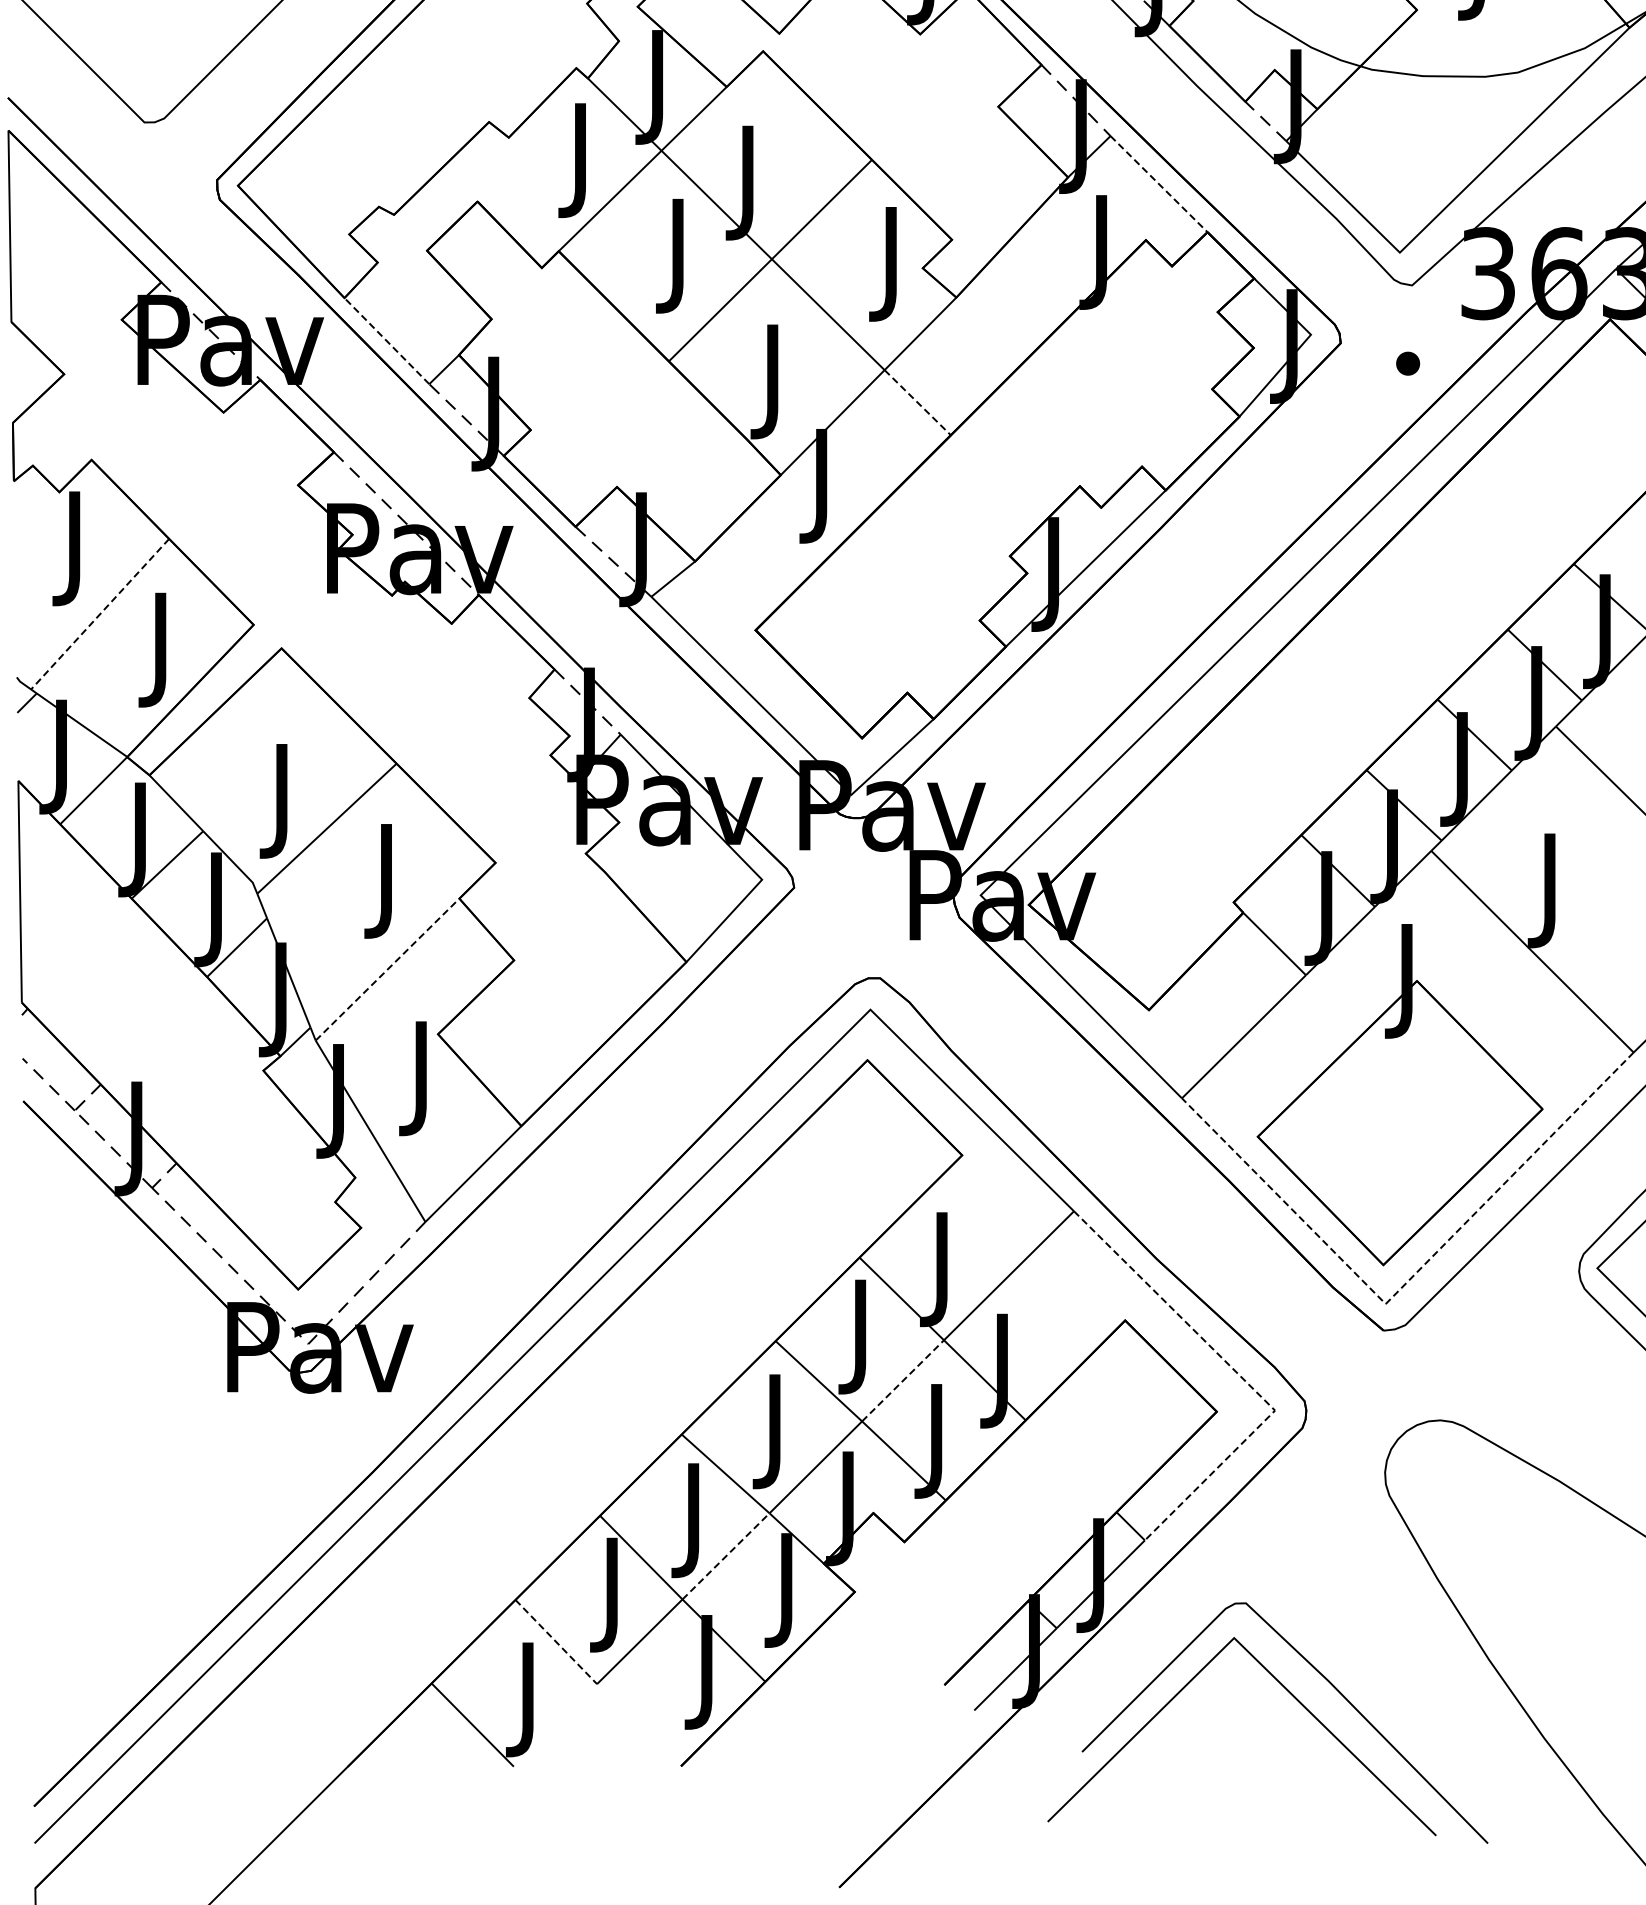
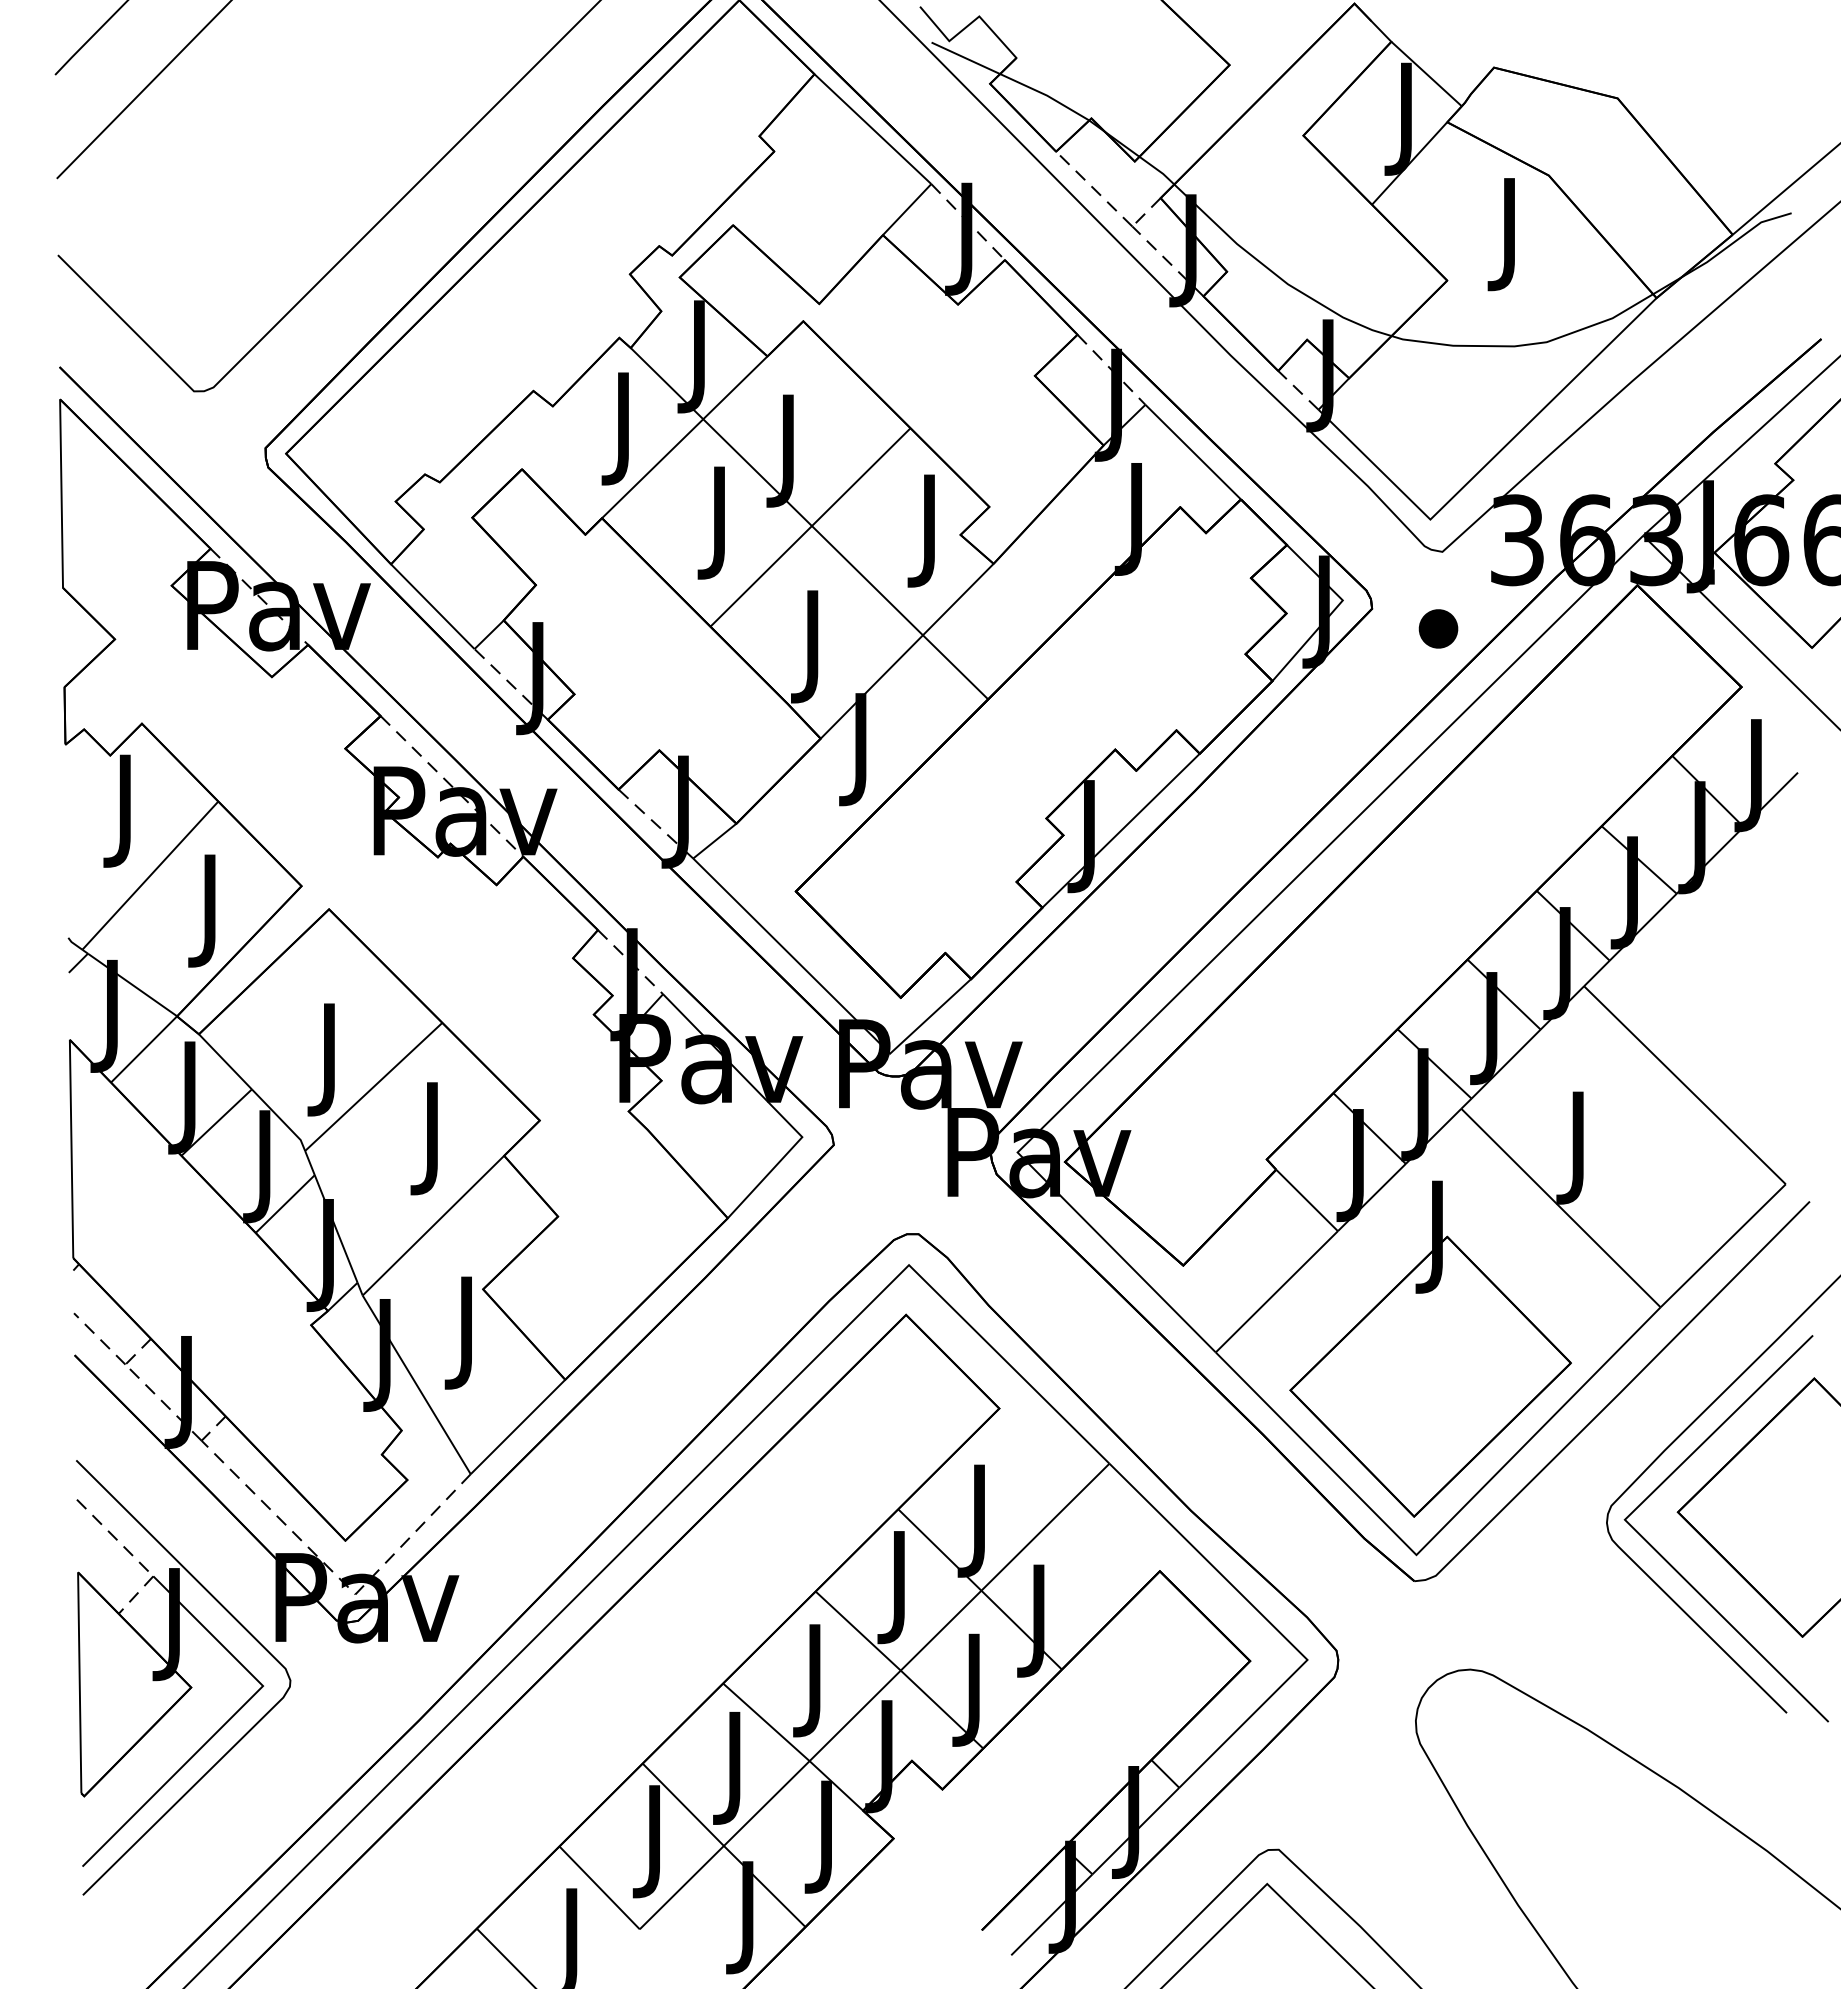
line: (1159, 184) -> (1193, 452), dashed -> solid
line: (386, 340) -> (432, 606), dashed -> solid
part: (1408, 363) -> (1438, 628), size x1.67
line: (917, 402) -> (955, 667), dashed -> solid
line: (100, 614) -> (150, 875), dashed -> solid
line: (387, 969) -> (433, 1225), dashed -> solid
line: (1407, 1282) -> (1437, 1533), dashed -> solid
line: (1240, 1376) -> (1273, 1626), dashed -> solid
line: (903, 1379) -> (941, 1629), dashed -> solid
part: (133, 1428) -> (183, 1677), added
line: (726, 1555) -> (767, 1802), dashed -> solid
line: (556, 1641) -> (599, 1887), dashed -> solid

